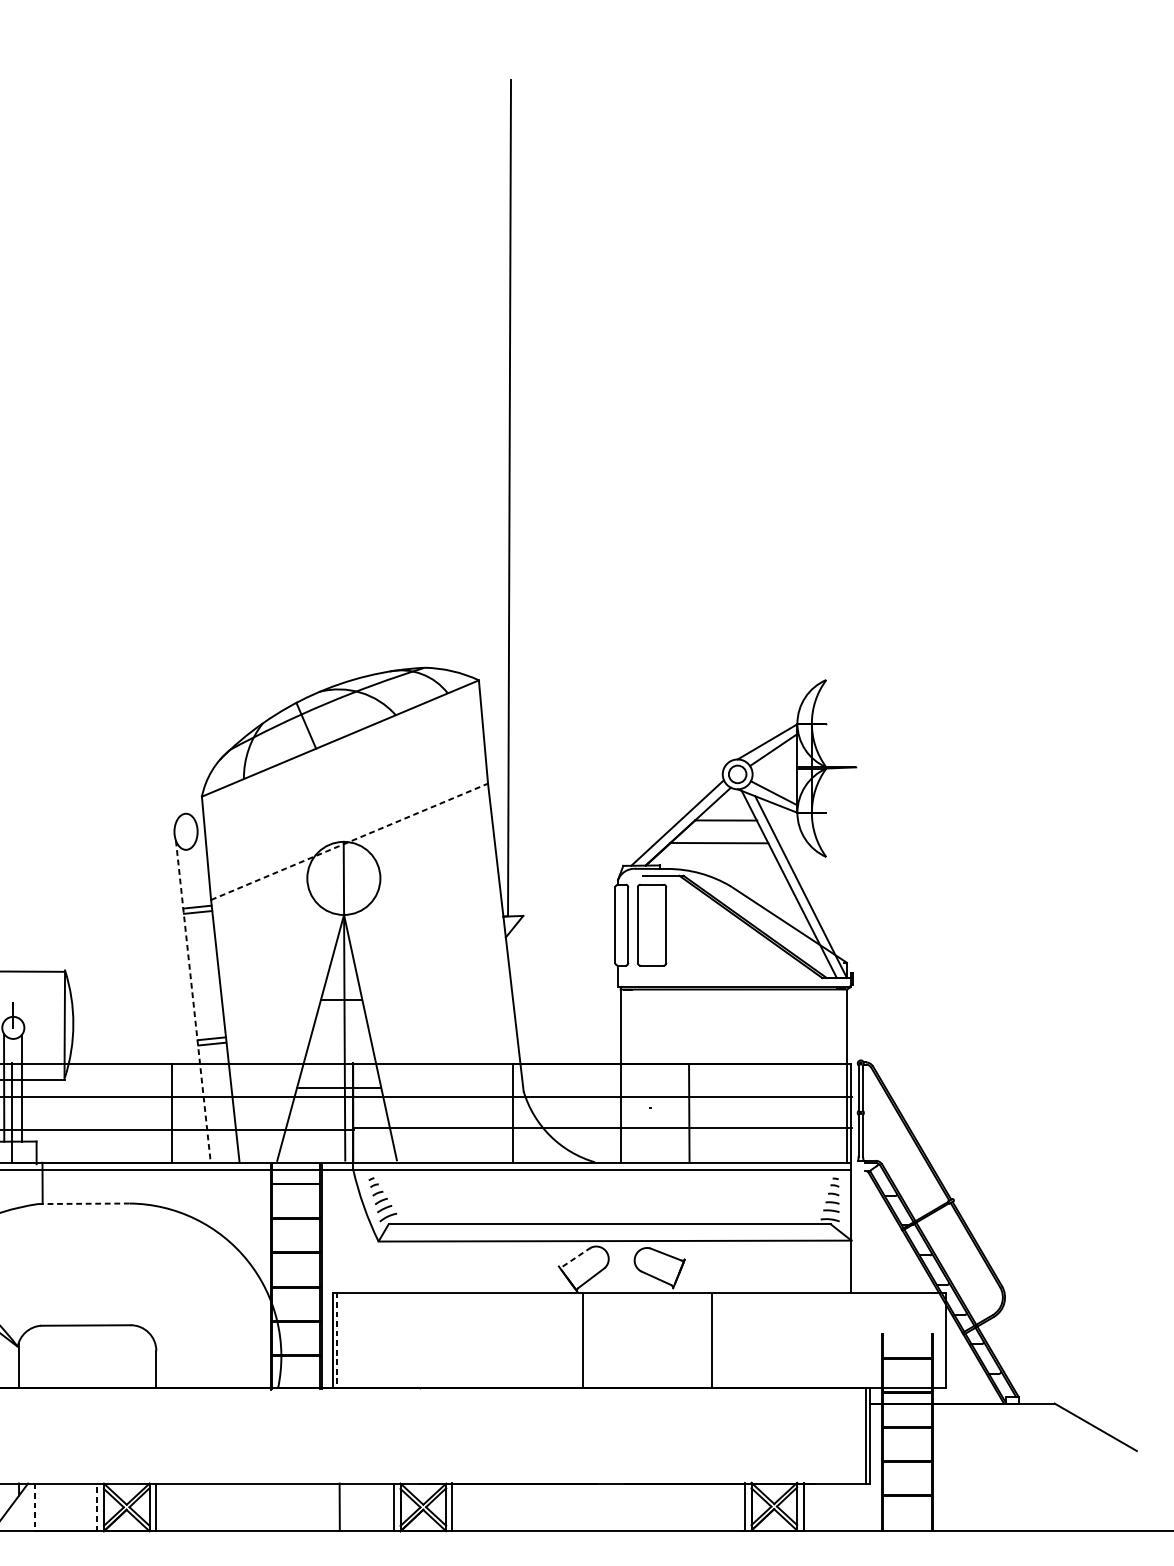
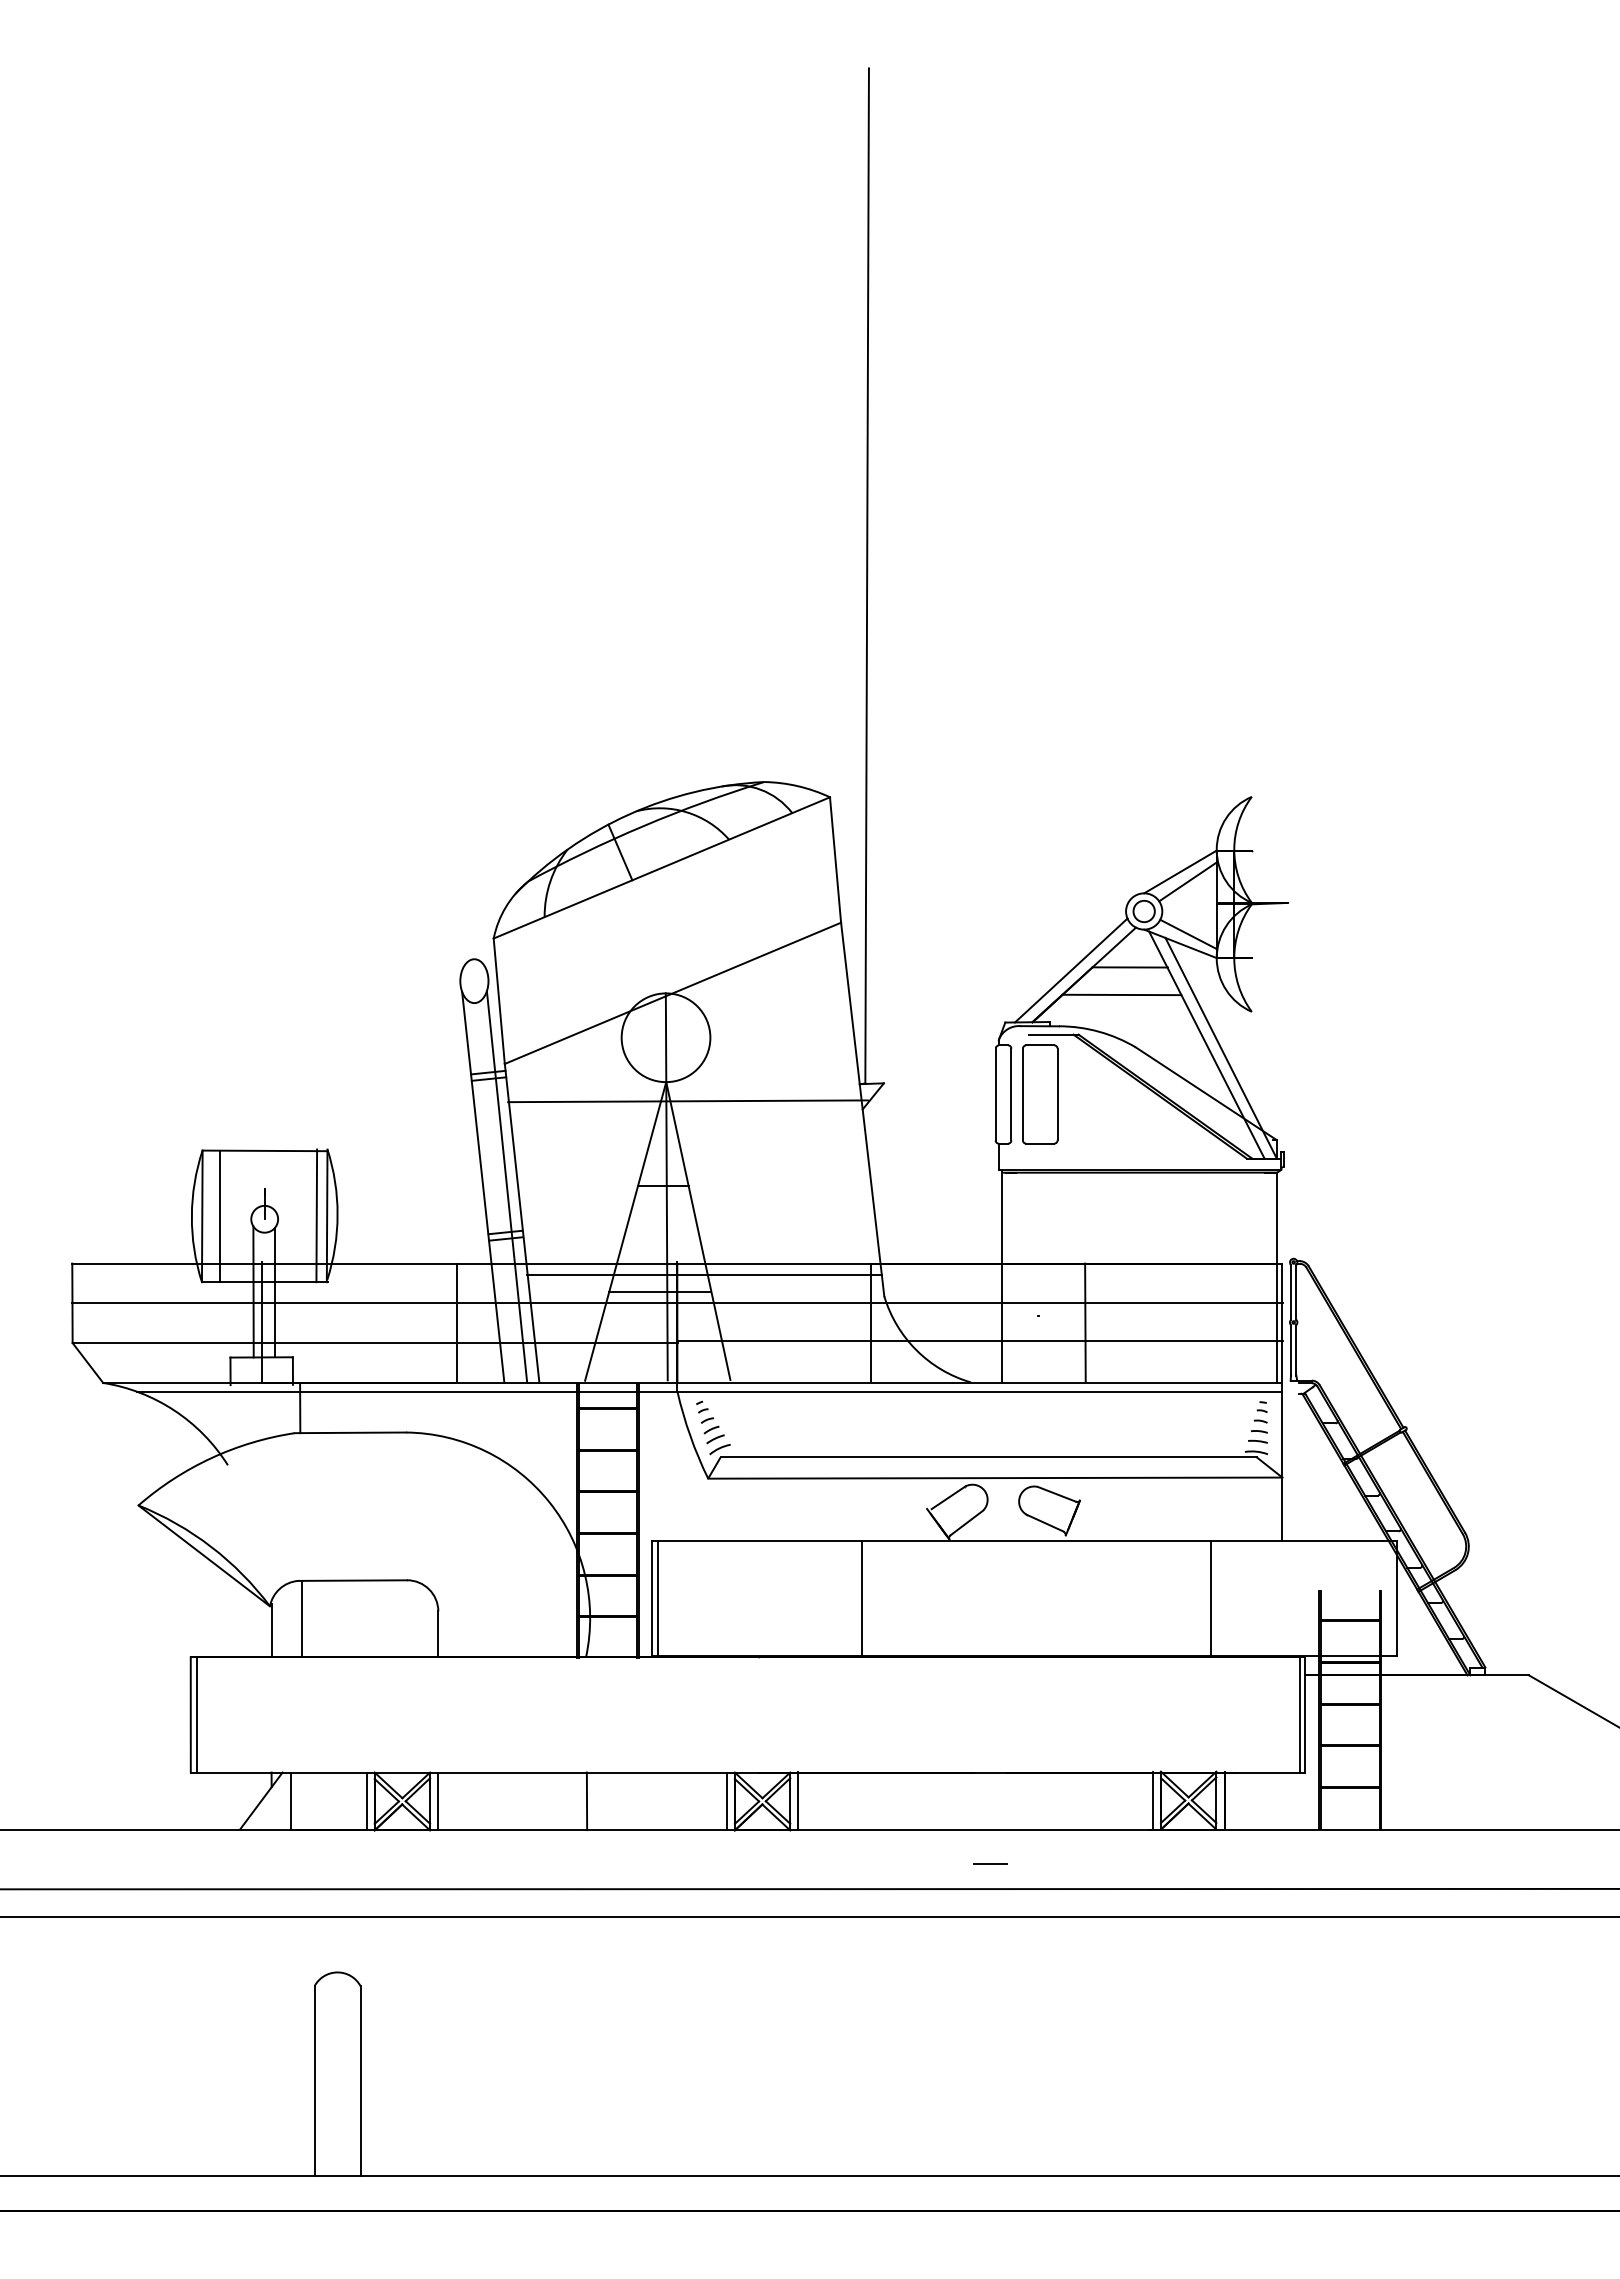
line: (350, 841) -> (673, 993), dashed -> solid
line: (361, 930) -> (687, 1101), added
line: (212, 1000) -> (506, 1186), added
line: (193, 1001) -> (483, 1187), dashed -> solid
line: (56, 1024) -> (316, 1215), added
line: (375, 1073) -> (704, 1274), added
line: (84, 1203) -> (350, 1432), dashed -> solid
line: (576, 1257) -> (948, 1497), dashed -> solid
line: (337, 1340) -> (658, 1598), dashed -> solid
line: (583, 1340) -> (861, 1598), moved
line: (711, 1340) -> (1210, 1598), moved
line: (43, 1356) -> (301, 1618), added
line: (34, 1507) -> (290, 1801), dashed -> solid
line: (97, 1507) -> (366, 1801), dashed -> solid
line: (339, 1507) -> (586, 1801), moved
line: (611, 1559) -> (990, 1864), added

